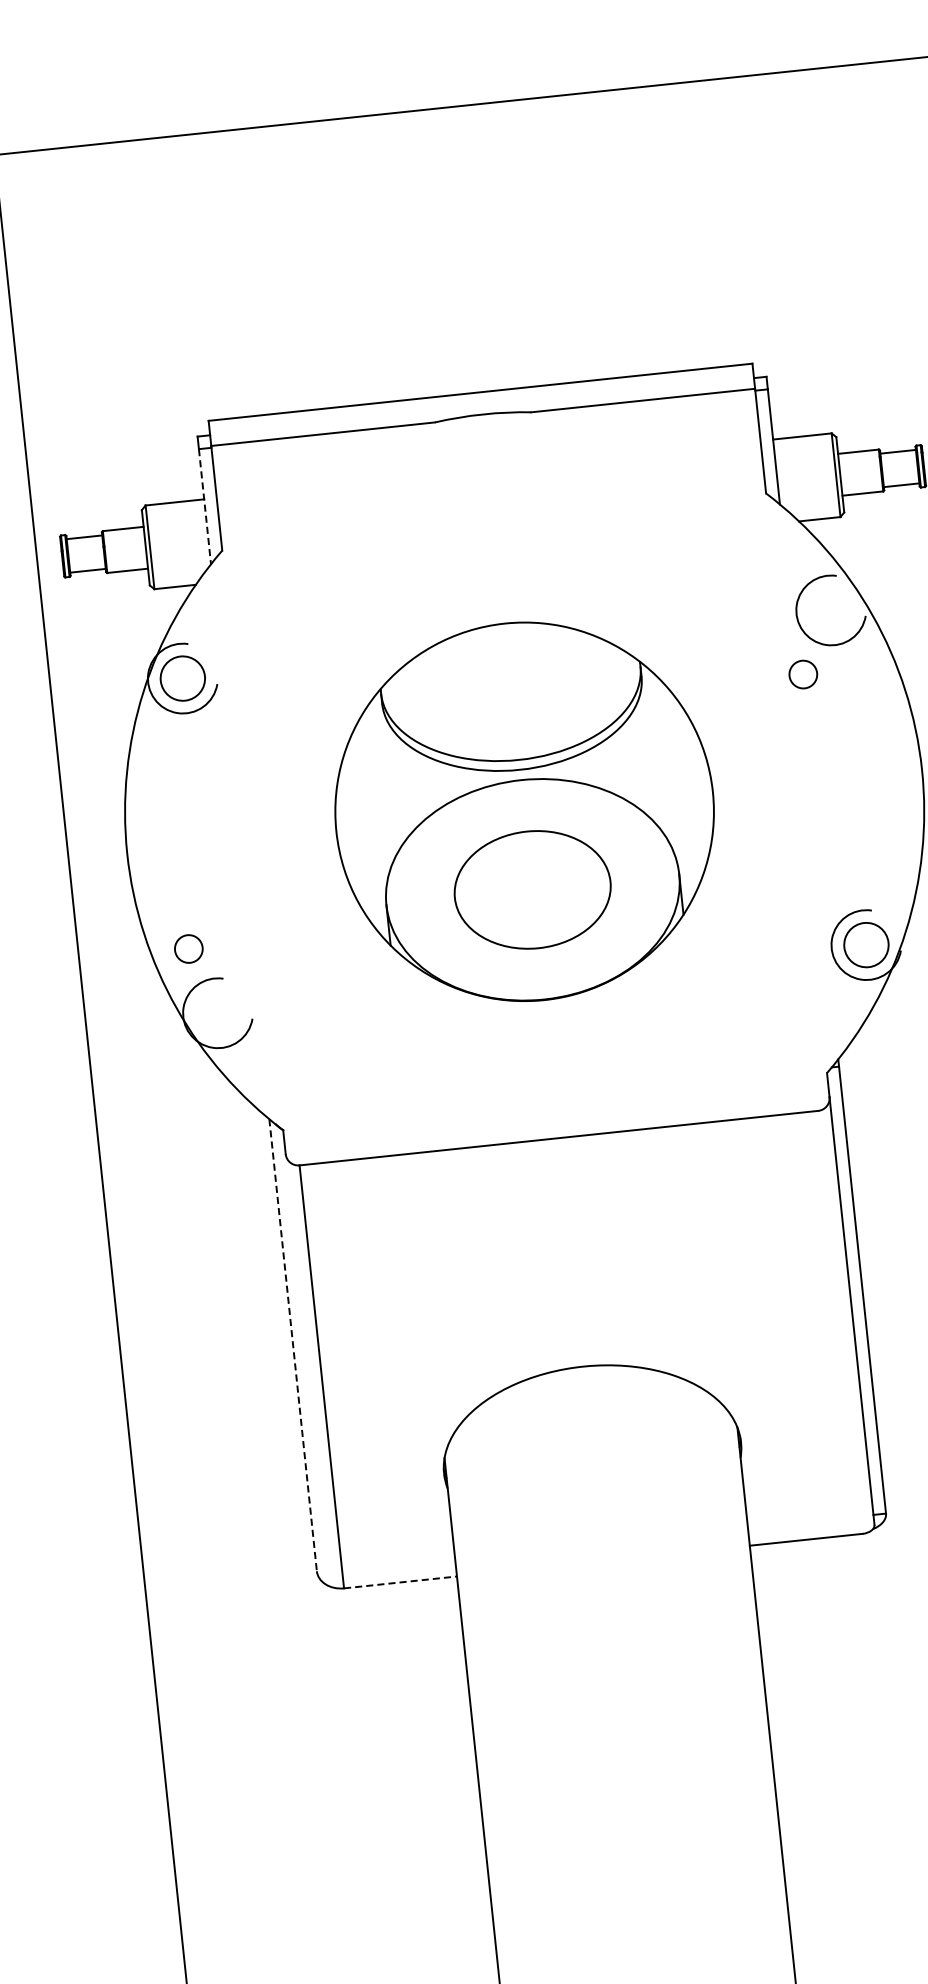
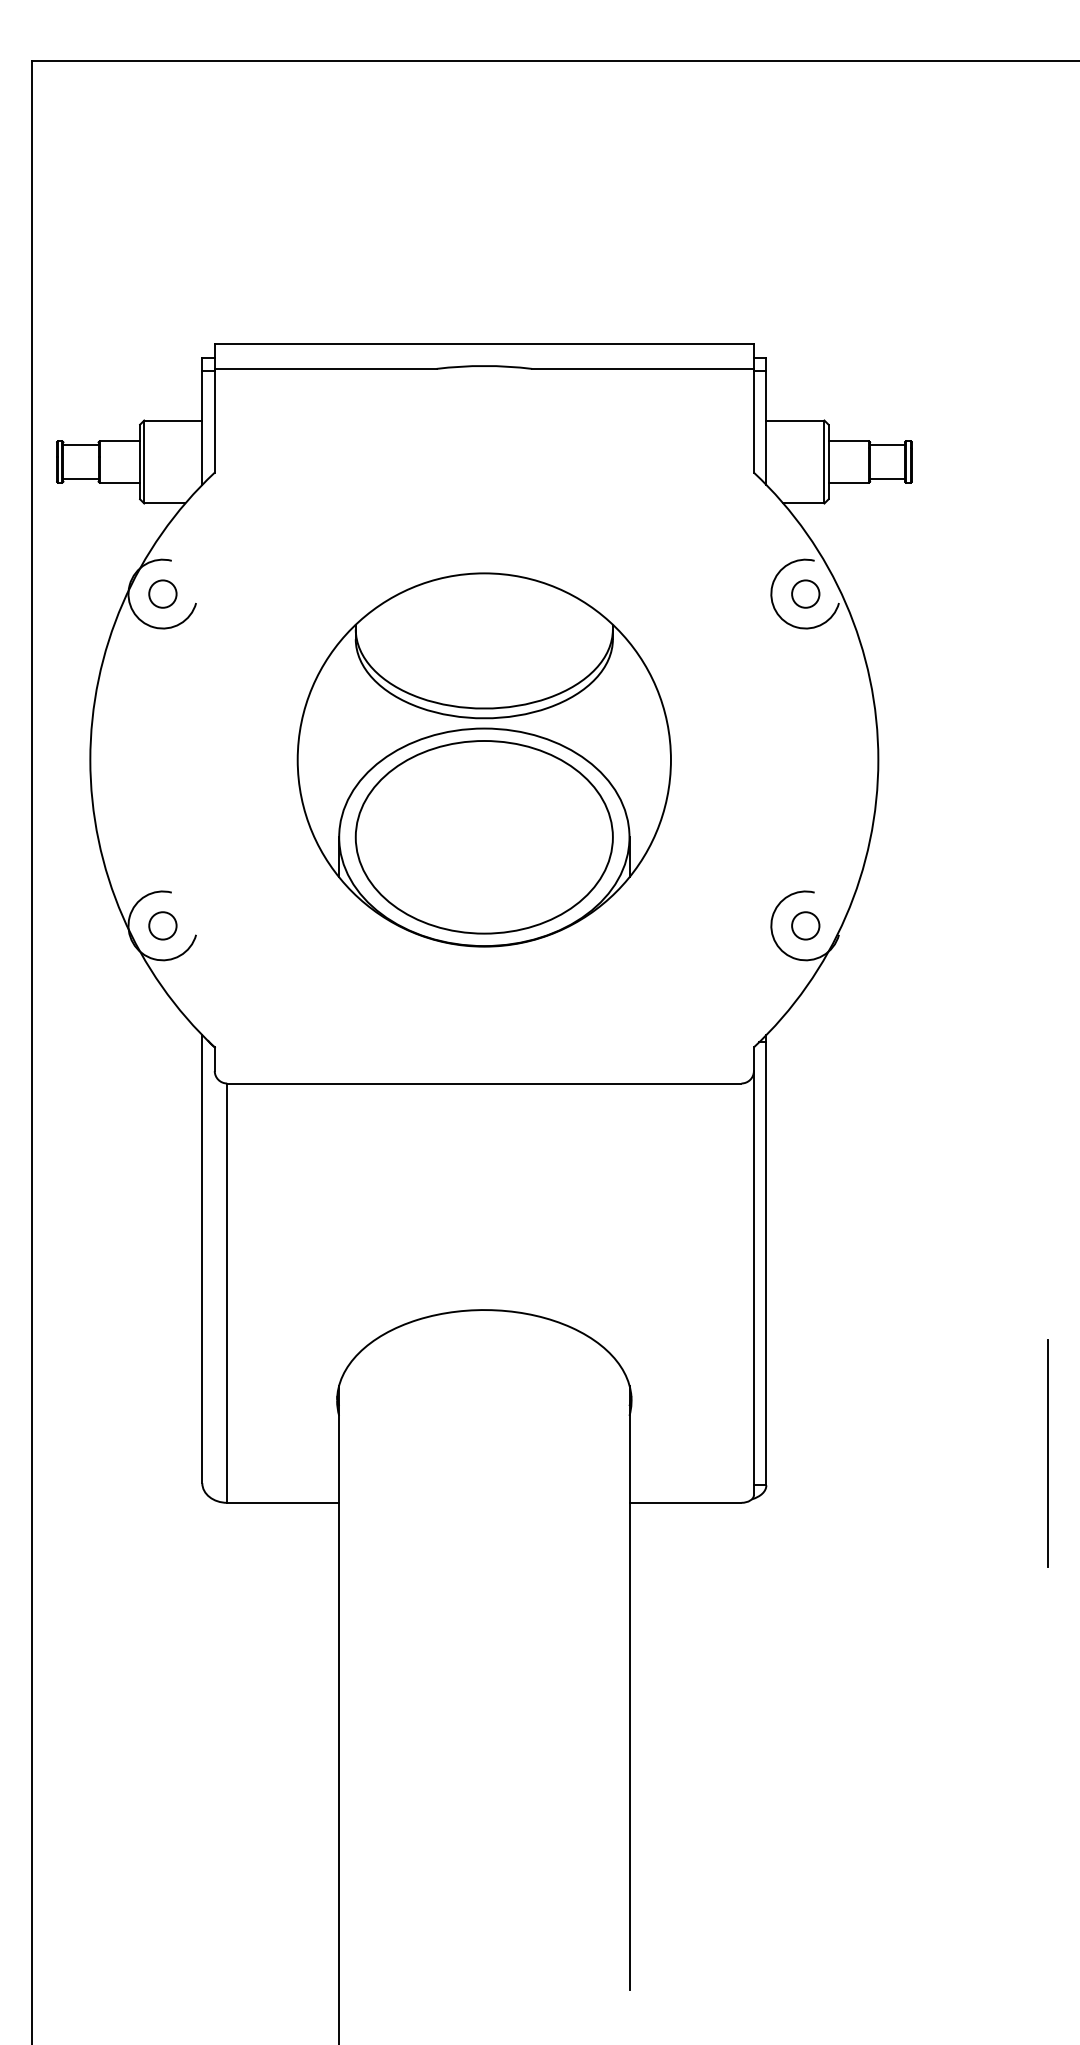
line: (205, 507) -> (202, 428), dashed -> solid
circle: (803, 673) -> (805, 593), moved
circle: (182, 678) -> (162, 593), size x0.62
part: (532, 890) -> (483, 837), size x1.67
circle: (866, 944) -> (805, 925), size x0.62
circle: (188, 948) -> (162, 925), moved
line: (293, 1345) -> (202, 1259), dashed -> solid
line: (400, 1582) -> (283, 1502), dashed -> solid

